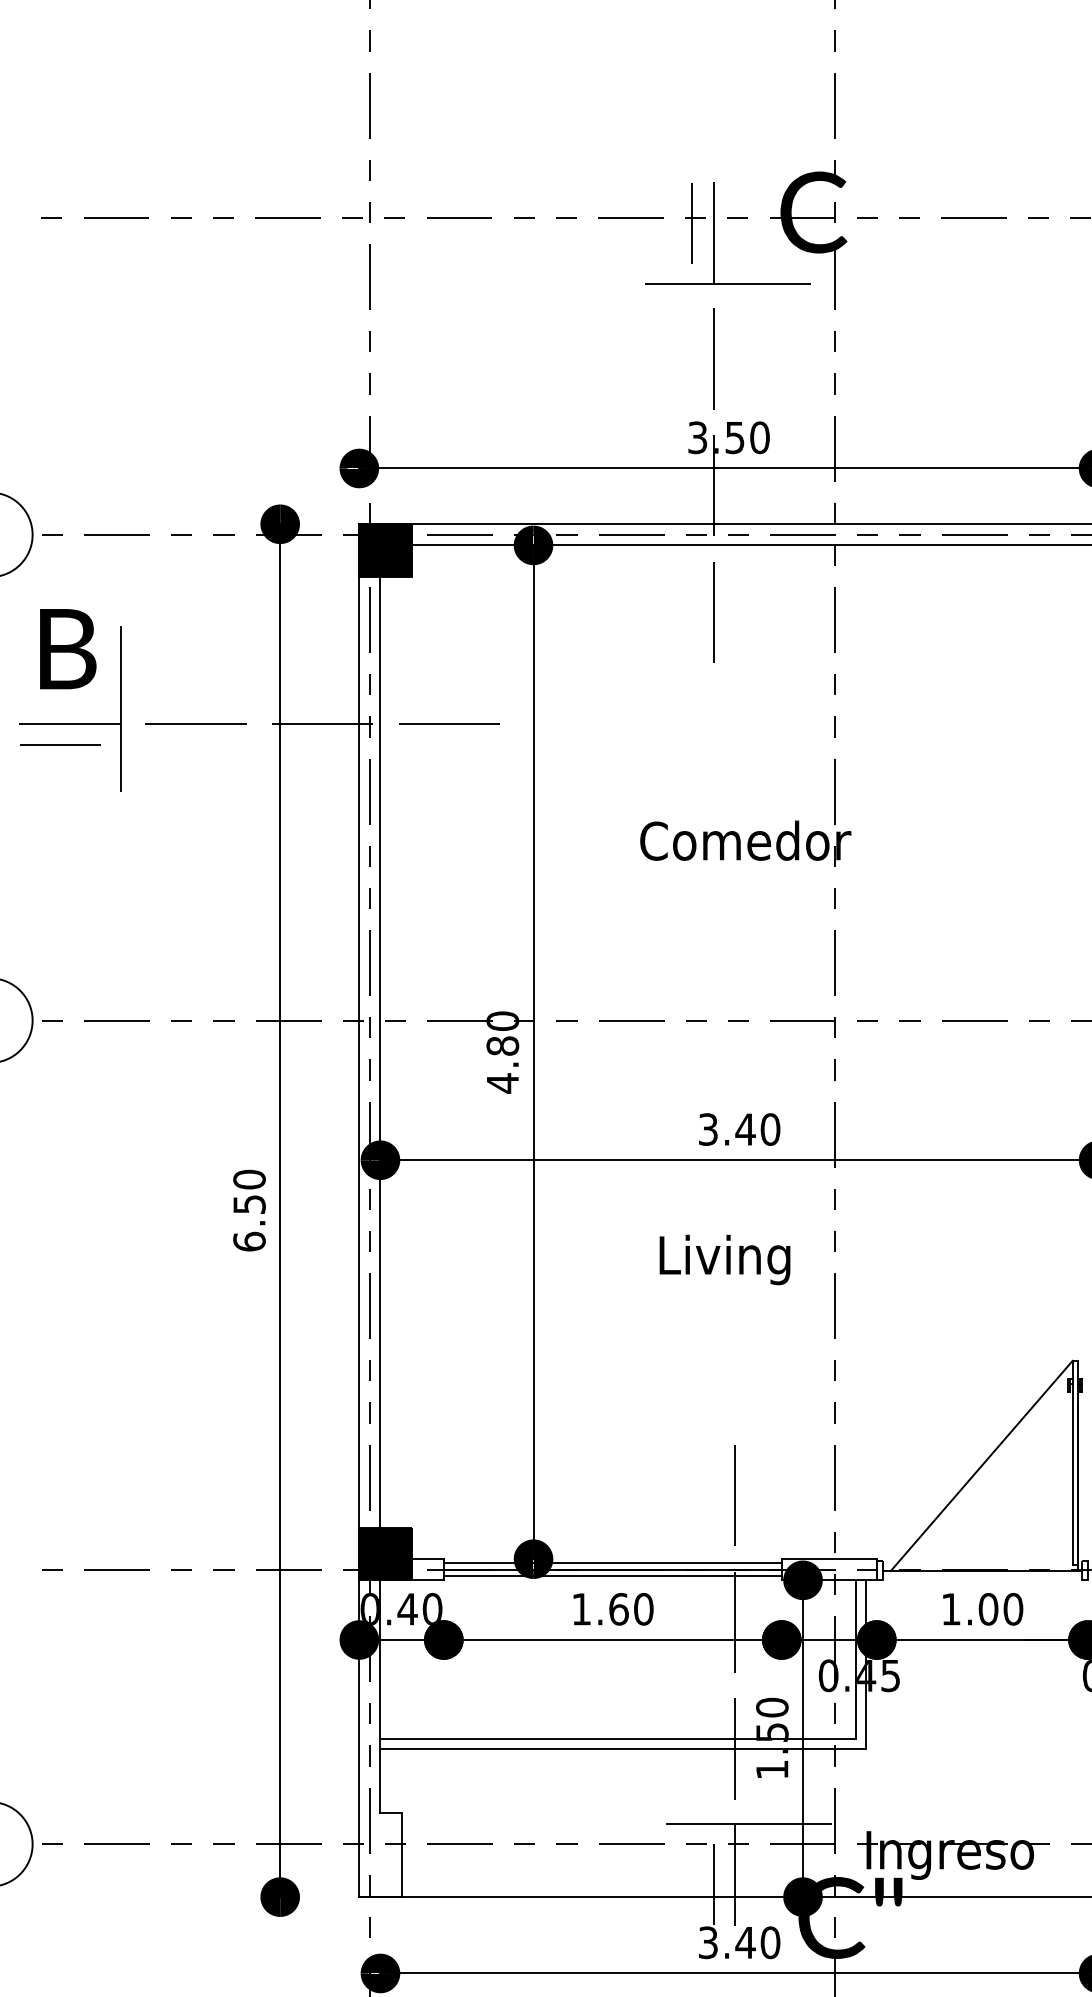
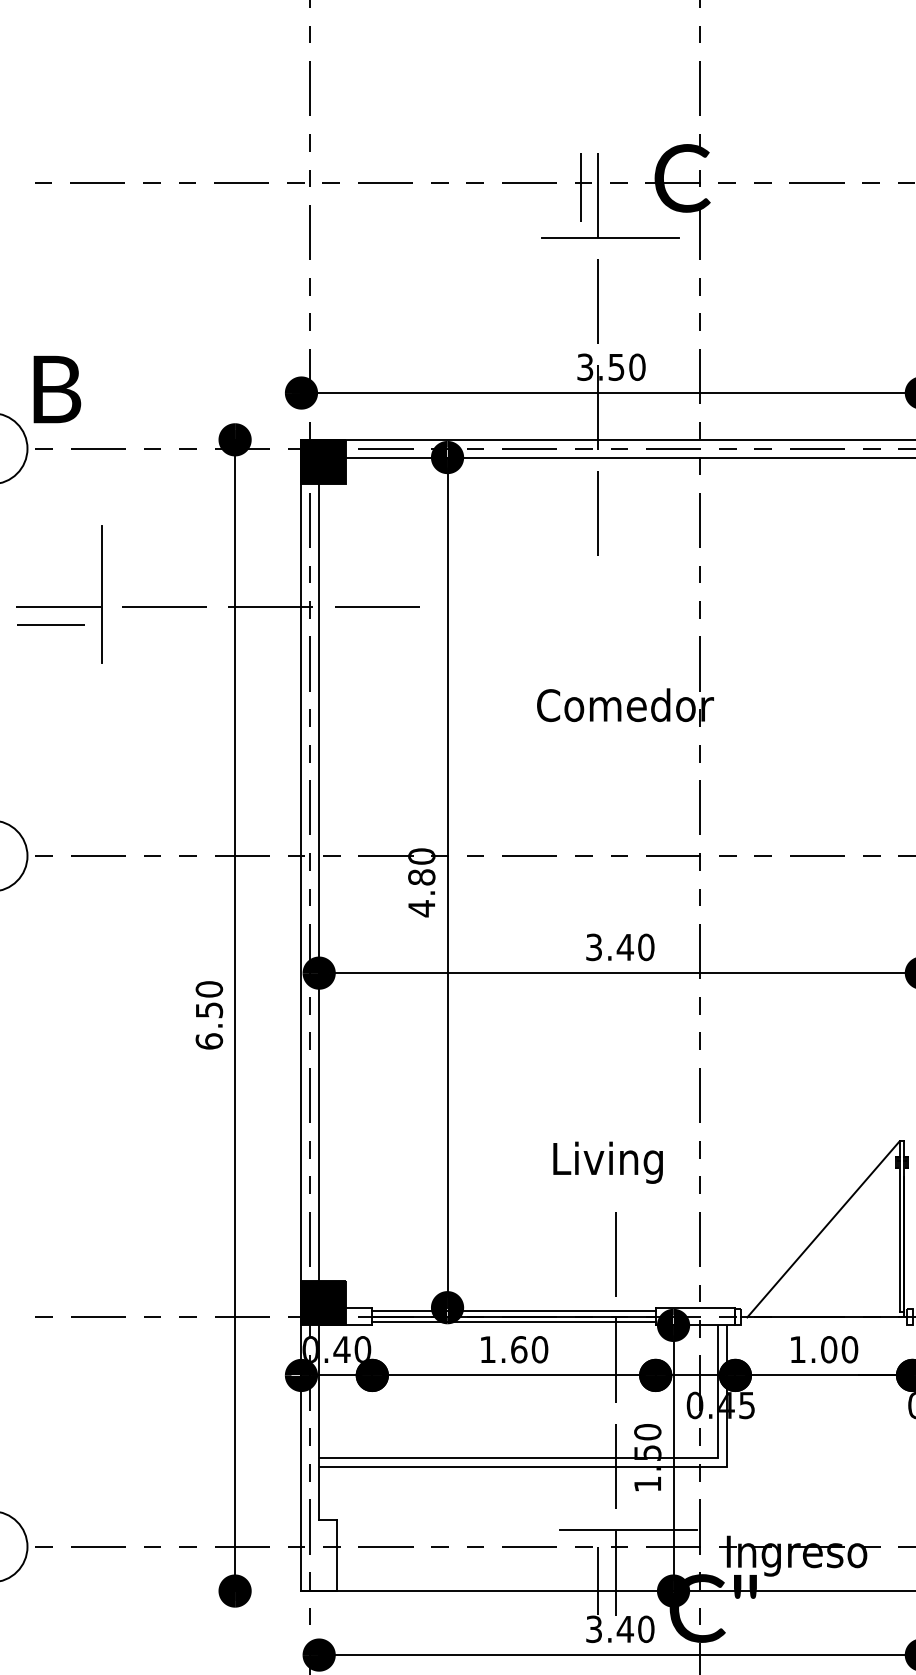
text: (68, 649) -> (57, 389), moved
text: (724, 1259) -> (607, 1162), moved

